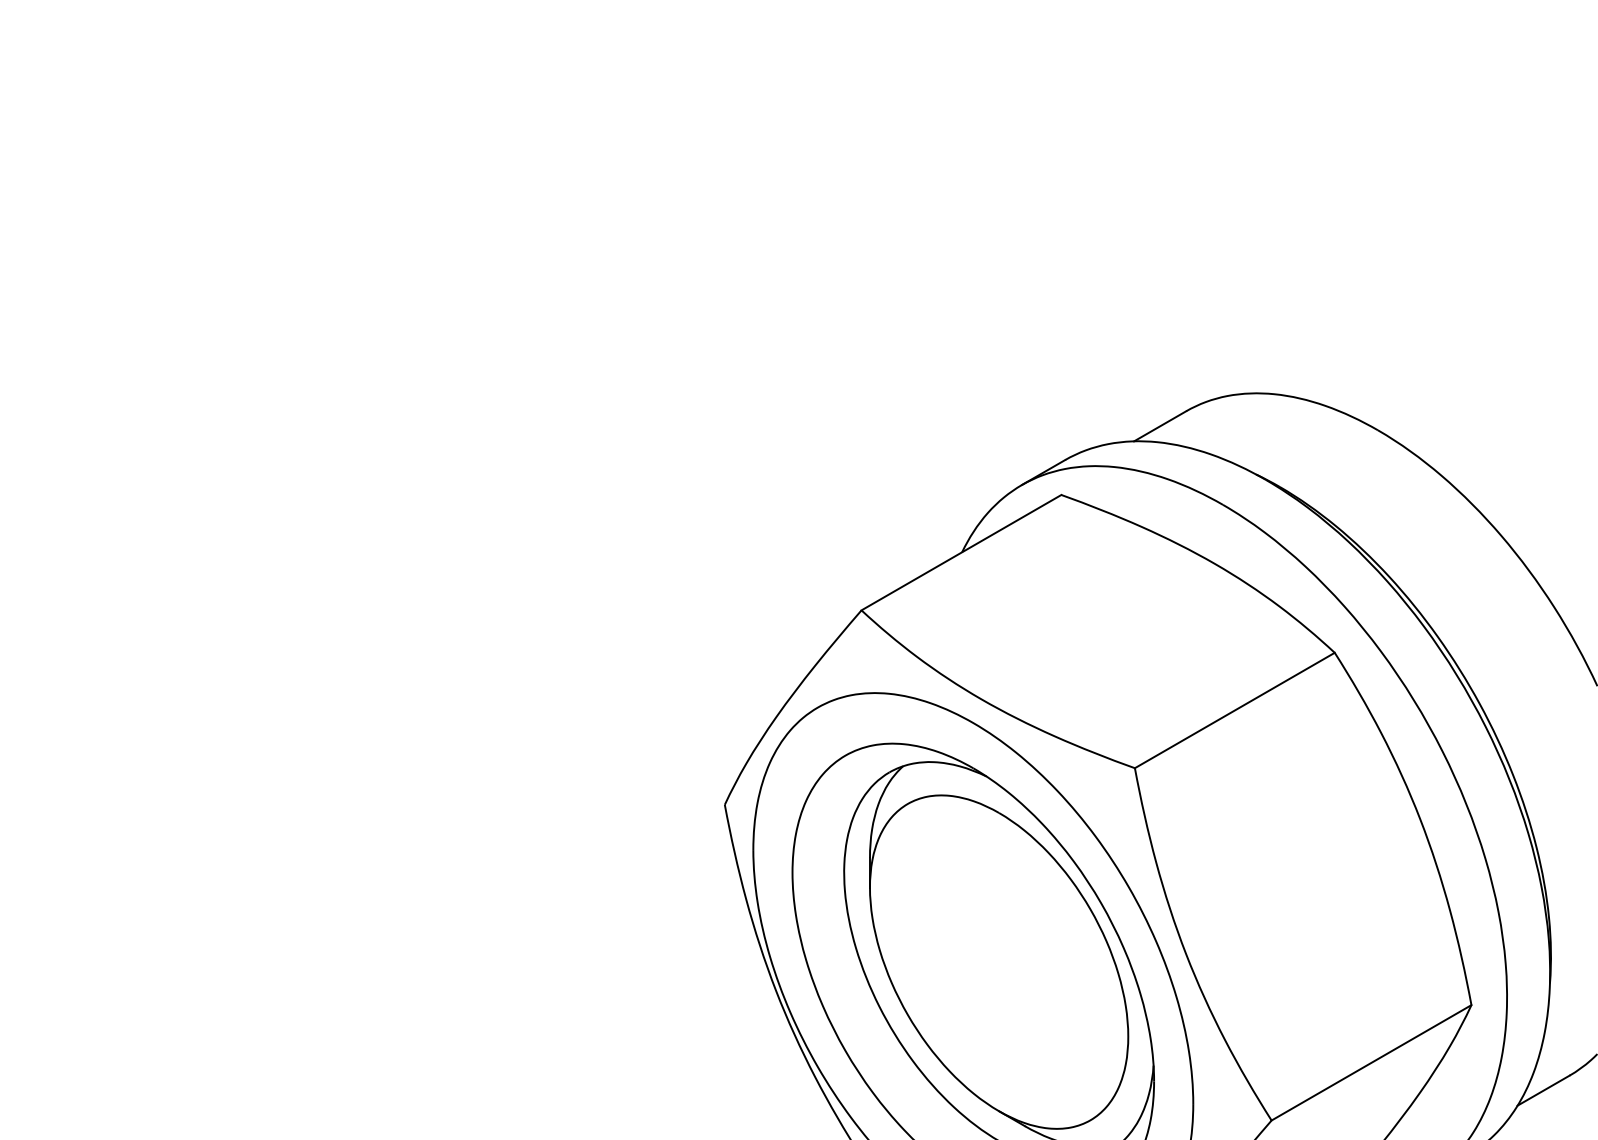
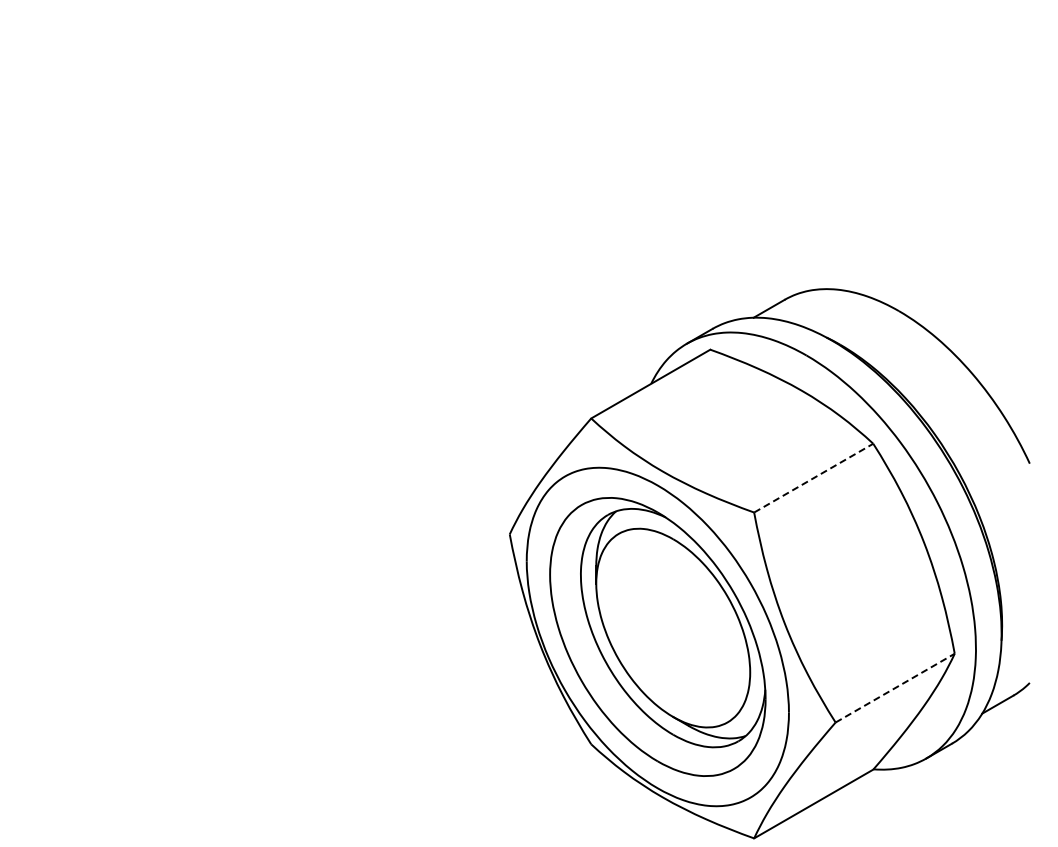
line: (1234, 711) -> (813, 478), solid -> dashed
line: (1372, 1063) -> (895, 688), solid -> dashed

